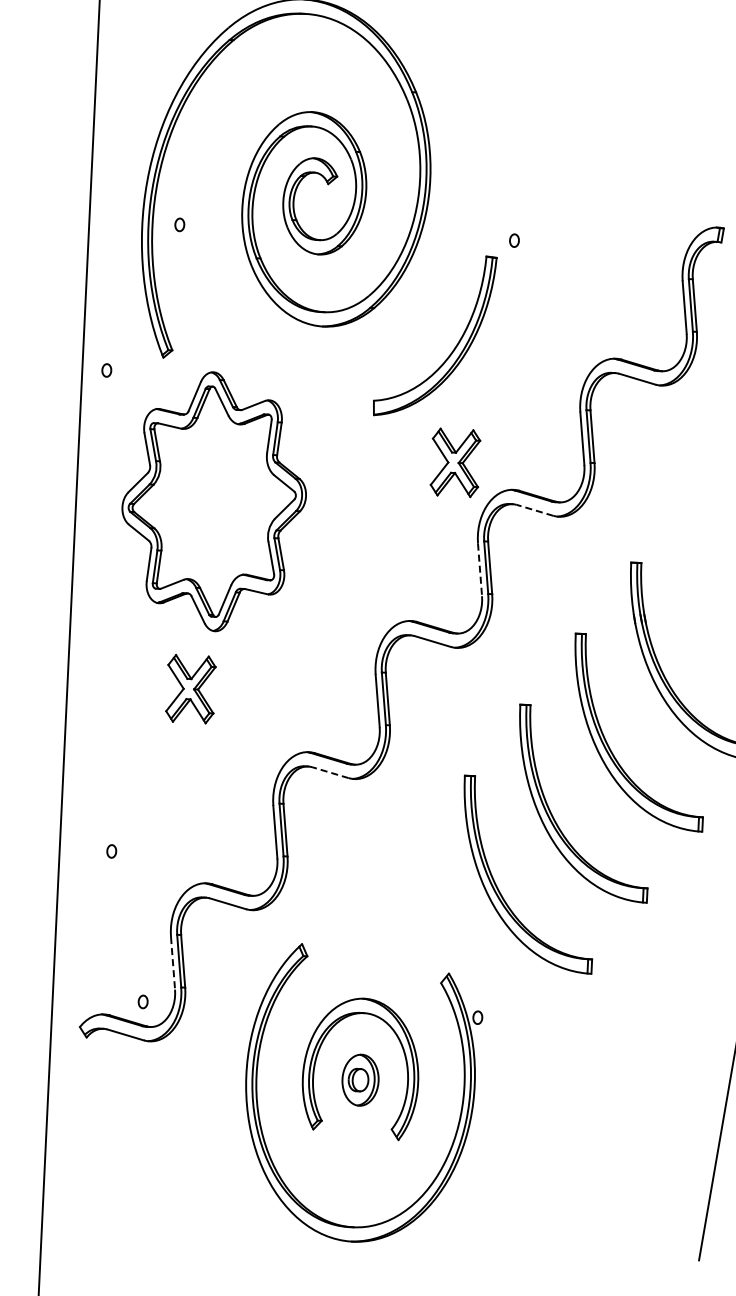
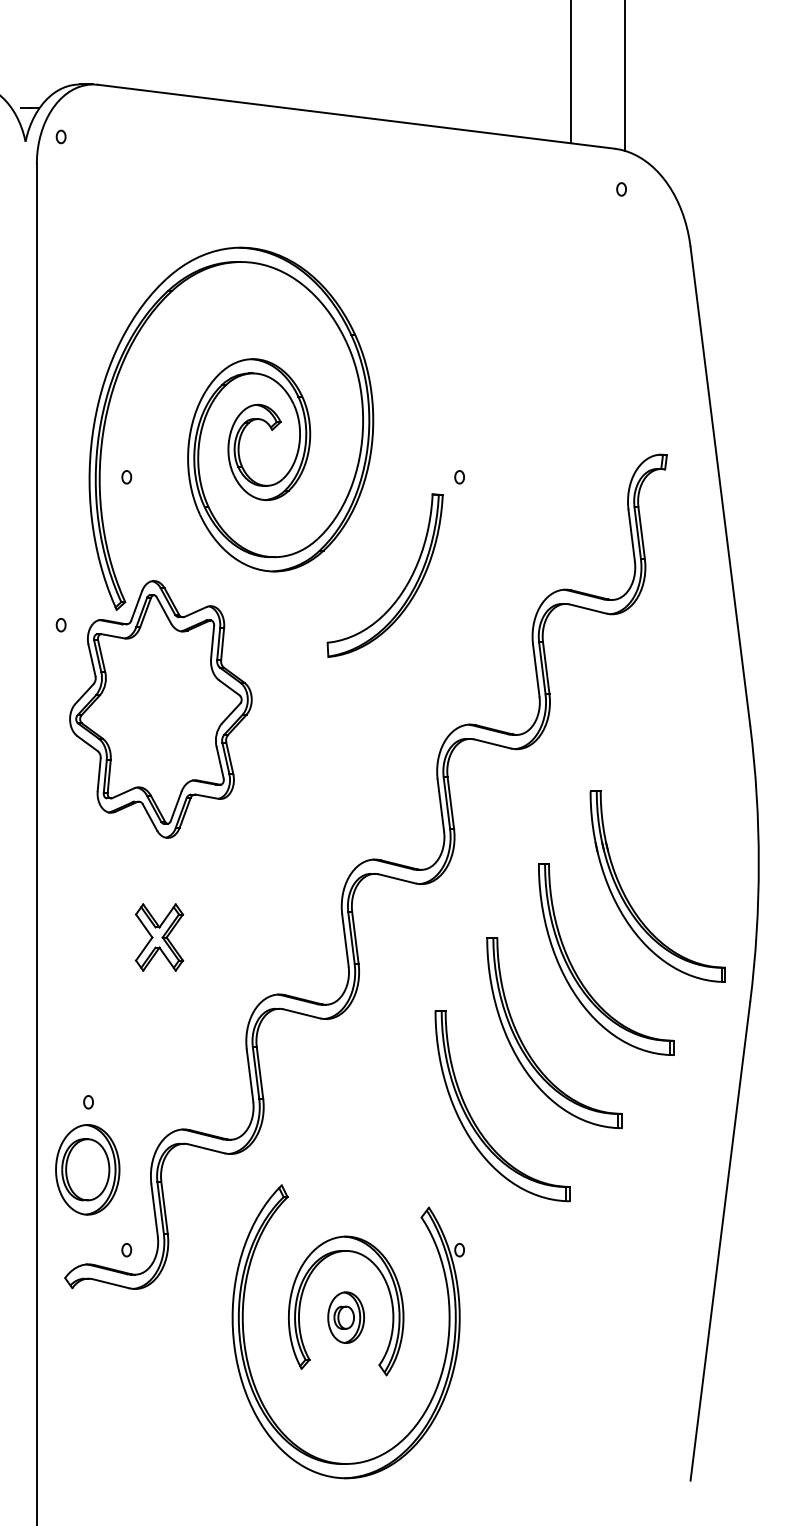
part: (455, 462) -> (411, 700), removed
part: (213, 501) -> (160, 709), moved
line: (534, 509) -> (492, 743), dashed -> solid
line: (479, 570) -> (440, 806), dashed -> solid
line: (330, 772) -> (301, 1013), dashed -> solid
part: (107, 918) -> (87, 1169), added
line: (172, 963) -> (154, 1210), dashed -> solid

